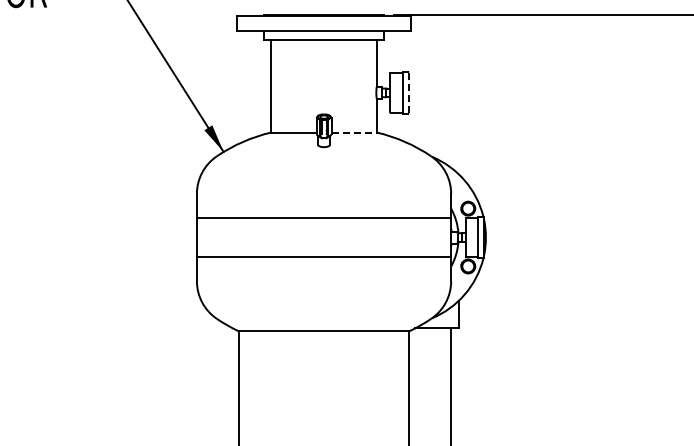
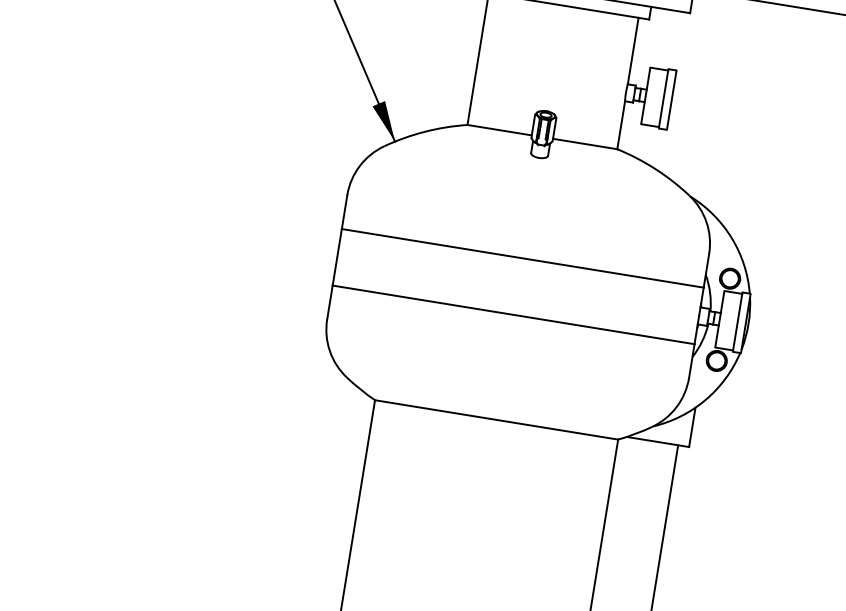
line: (408, 92) -> (671, 99), dashed -> solid
line: (354, 132) -> (585, 144), dashed -> solid

